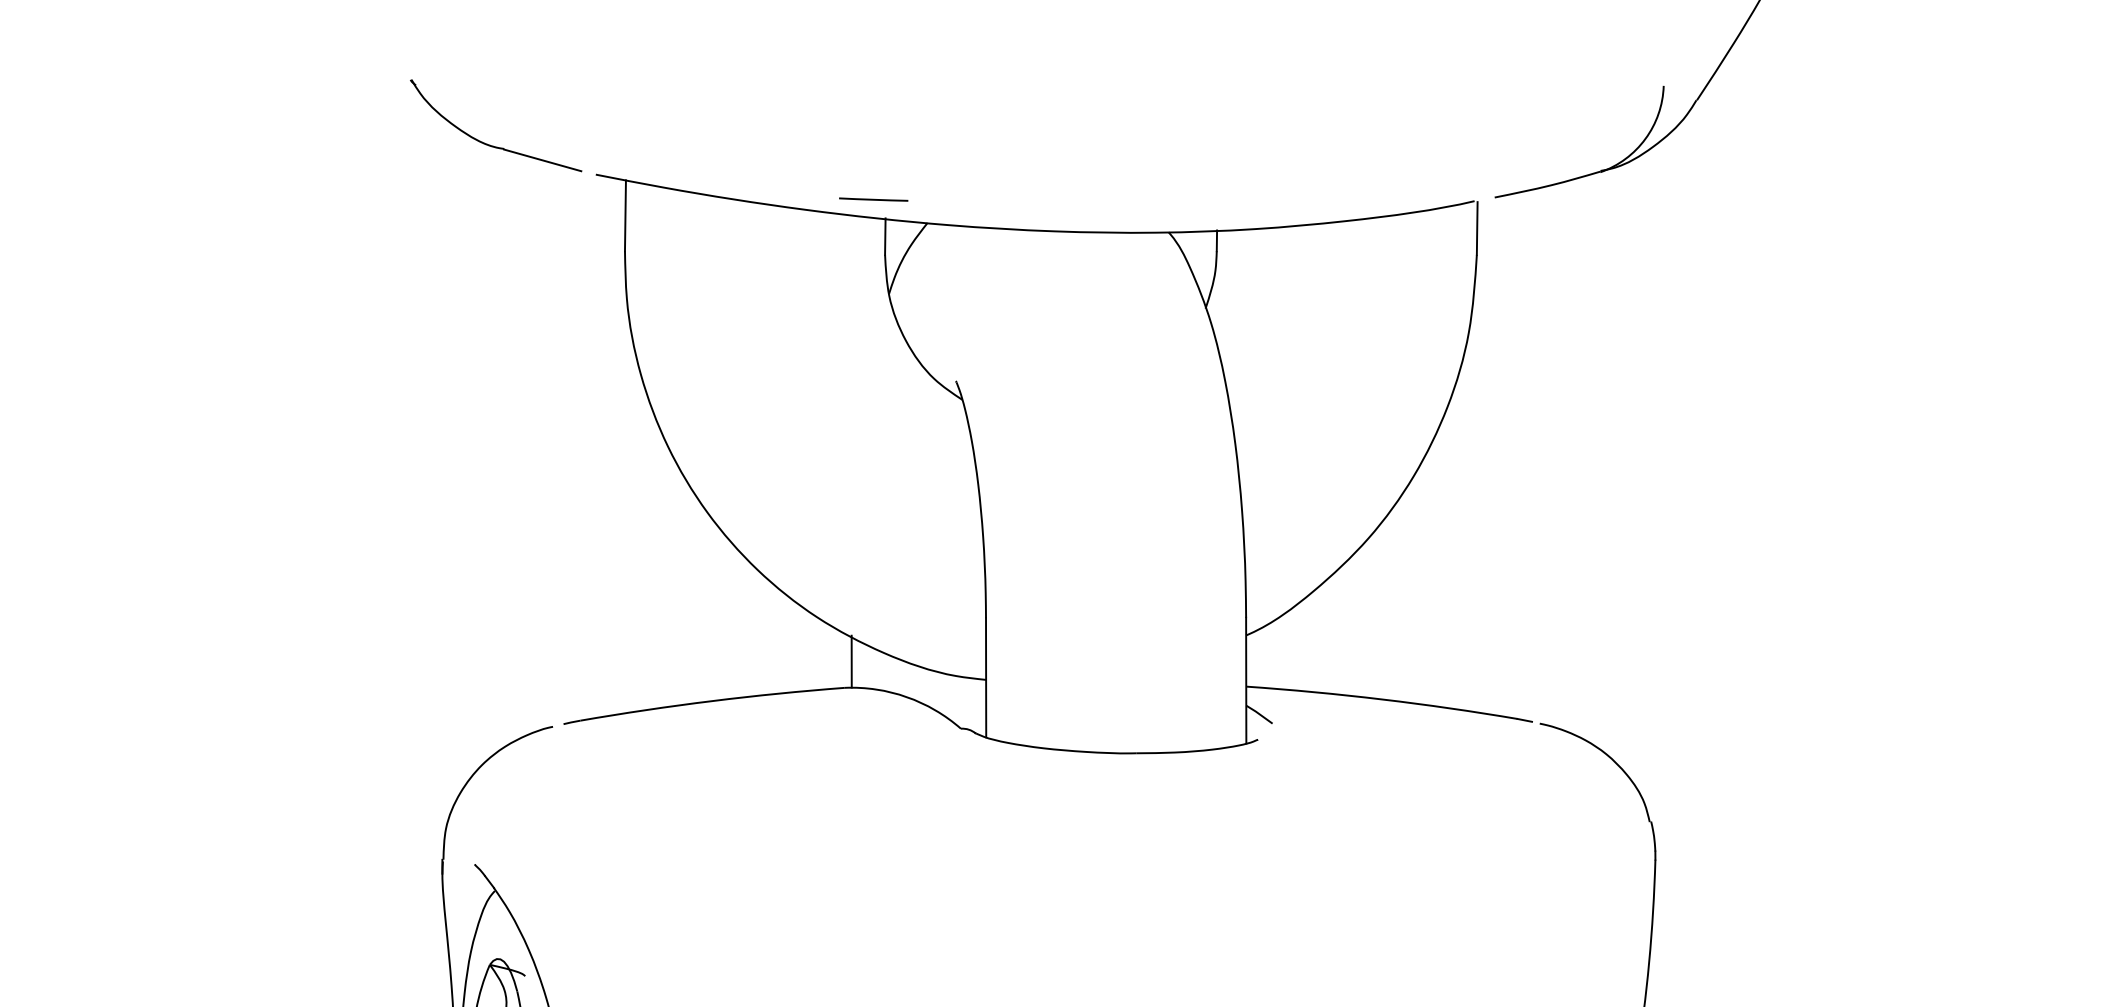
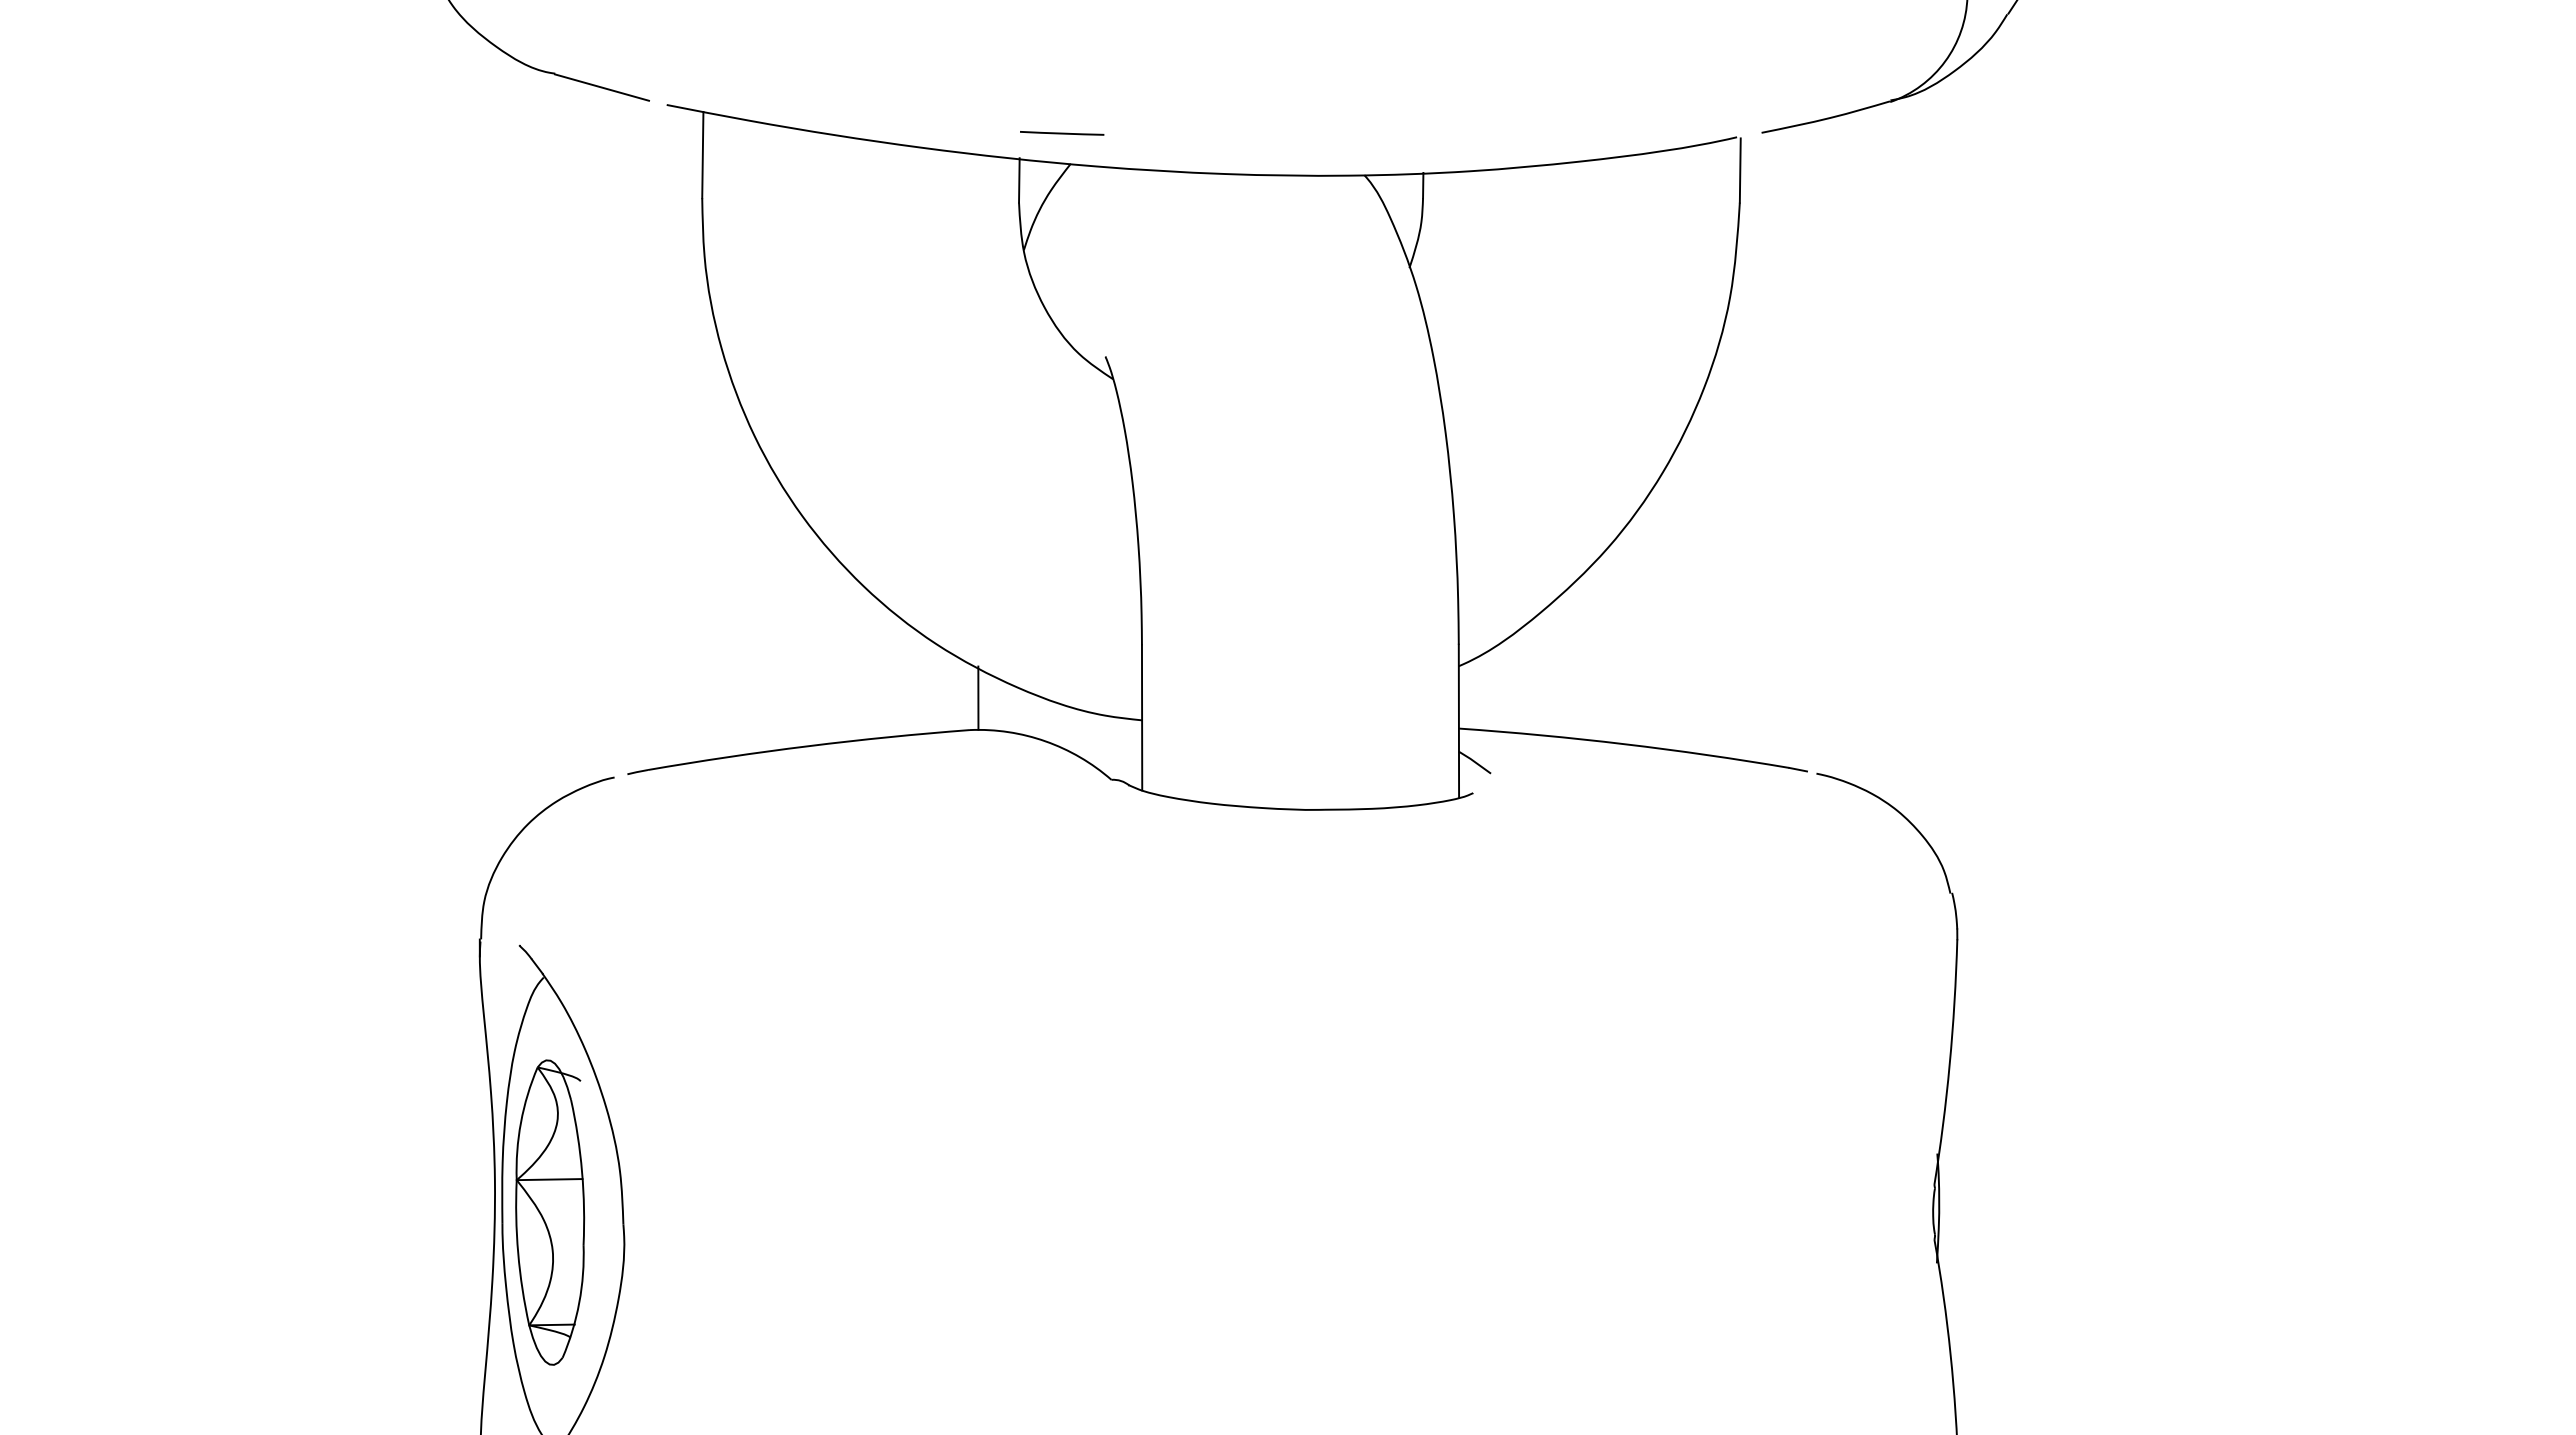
line: (873, 199) -> (1062, 133), moved

